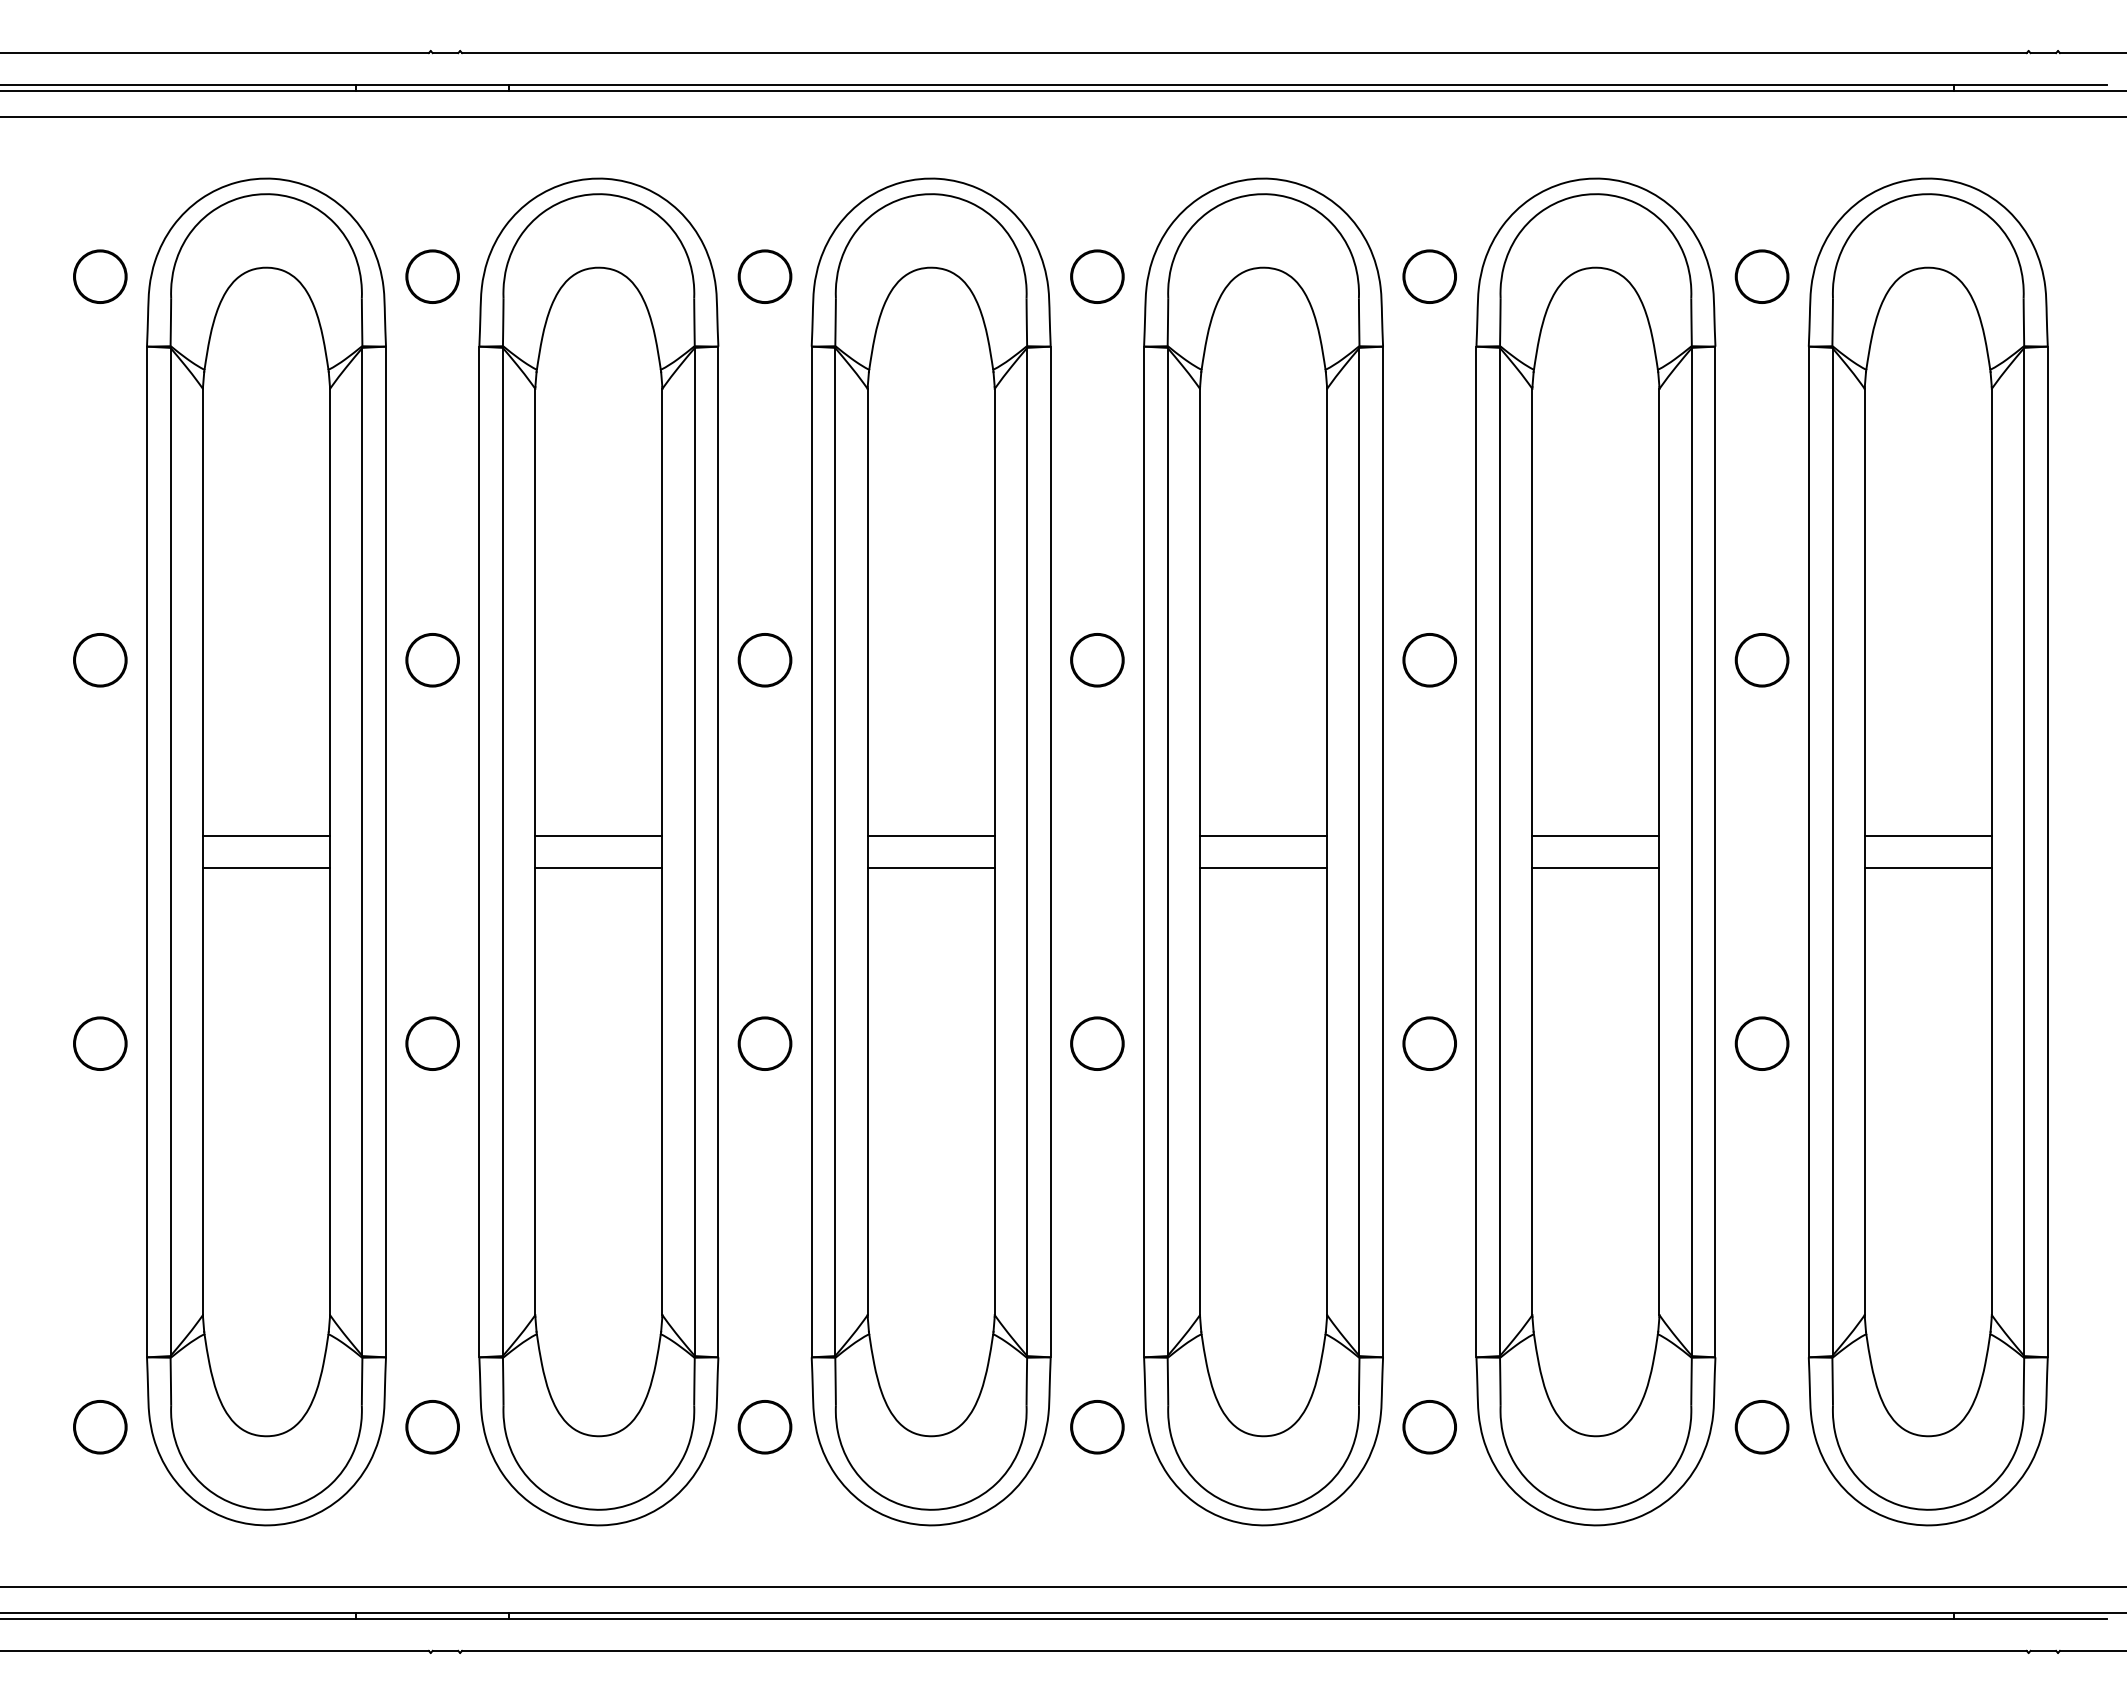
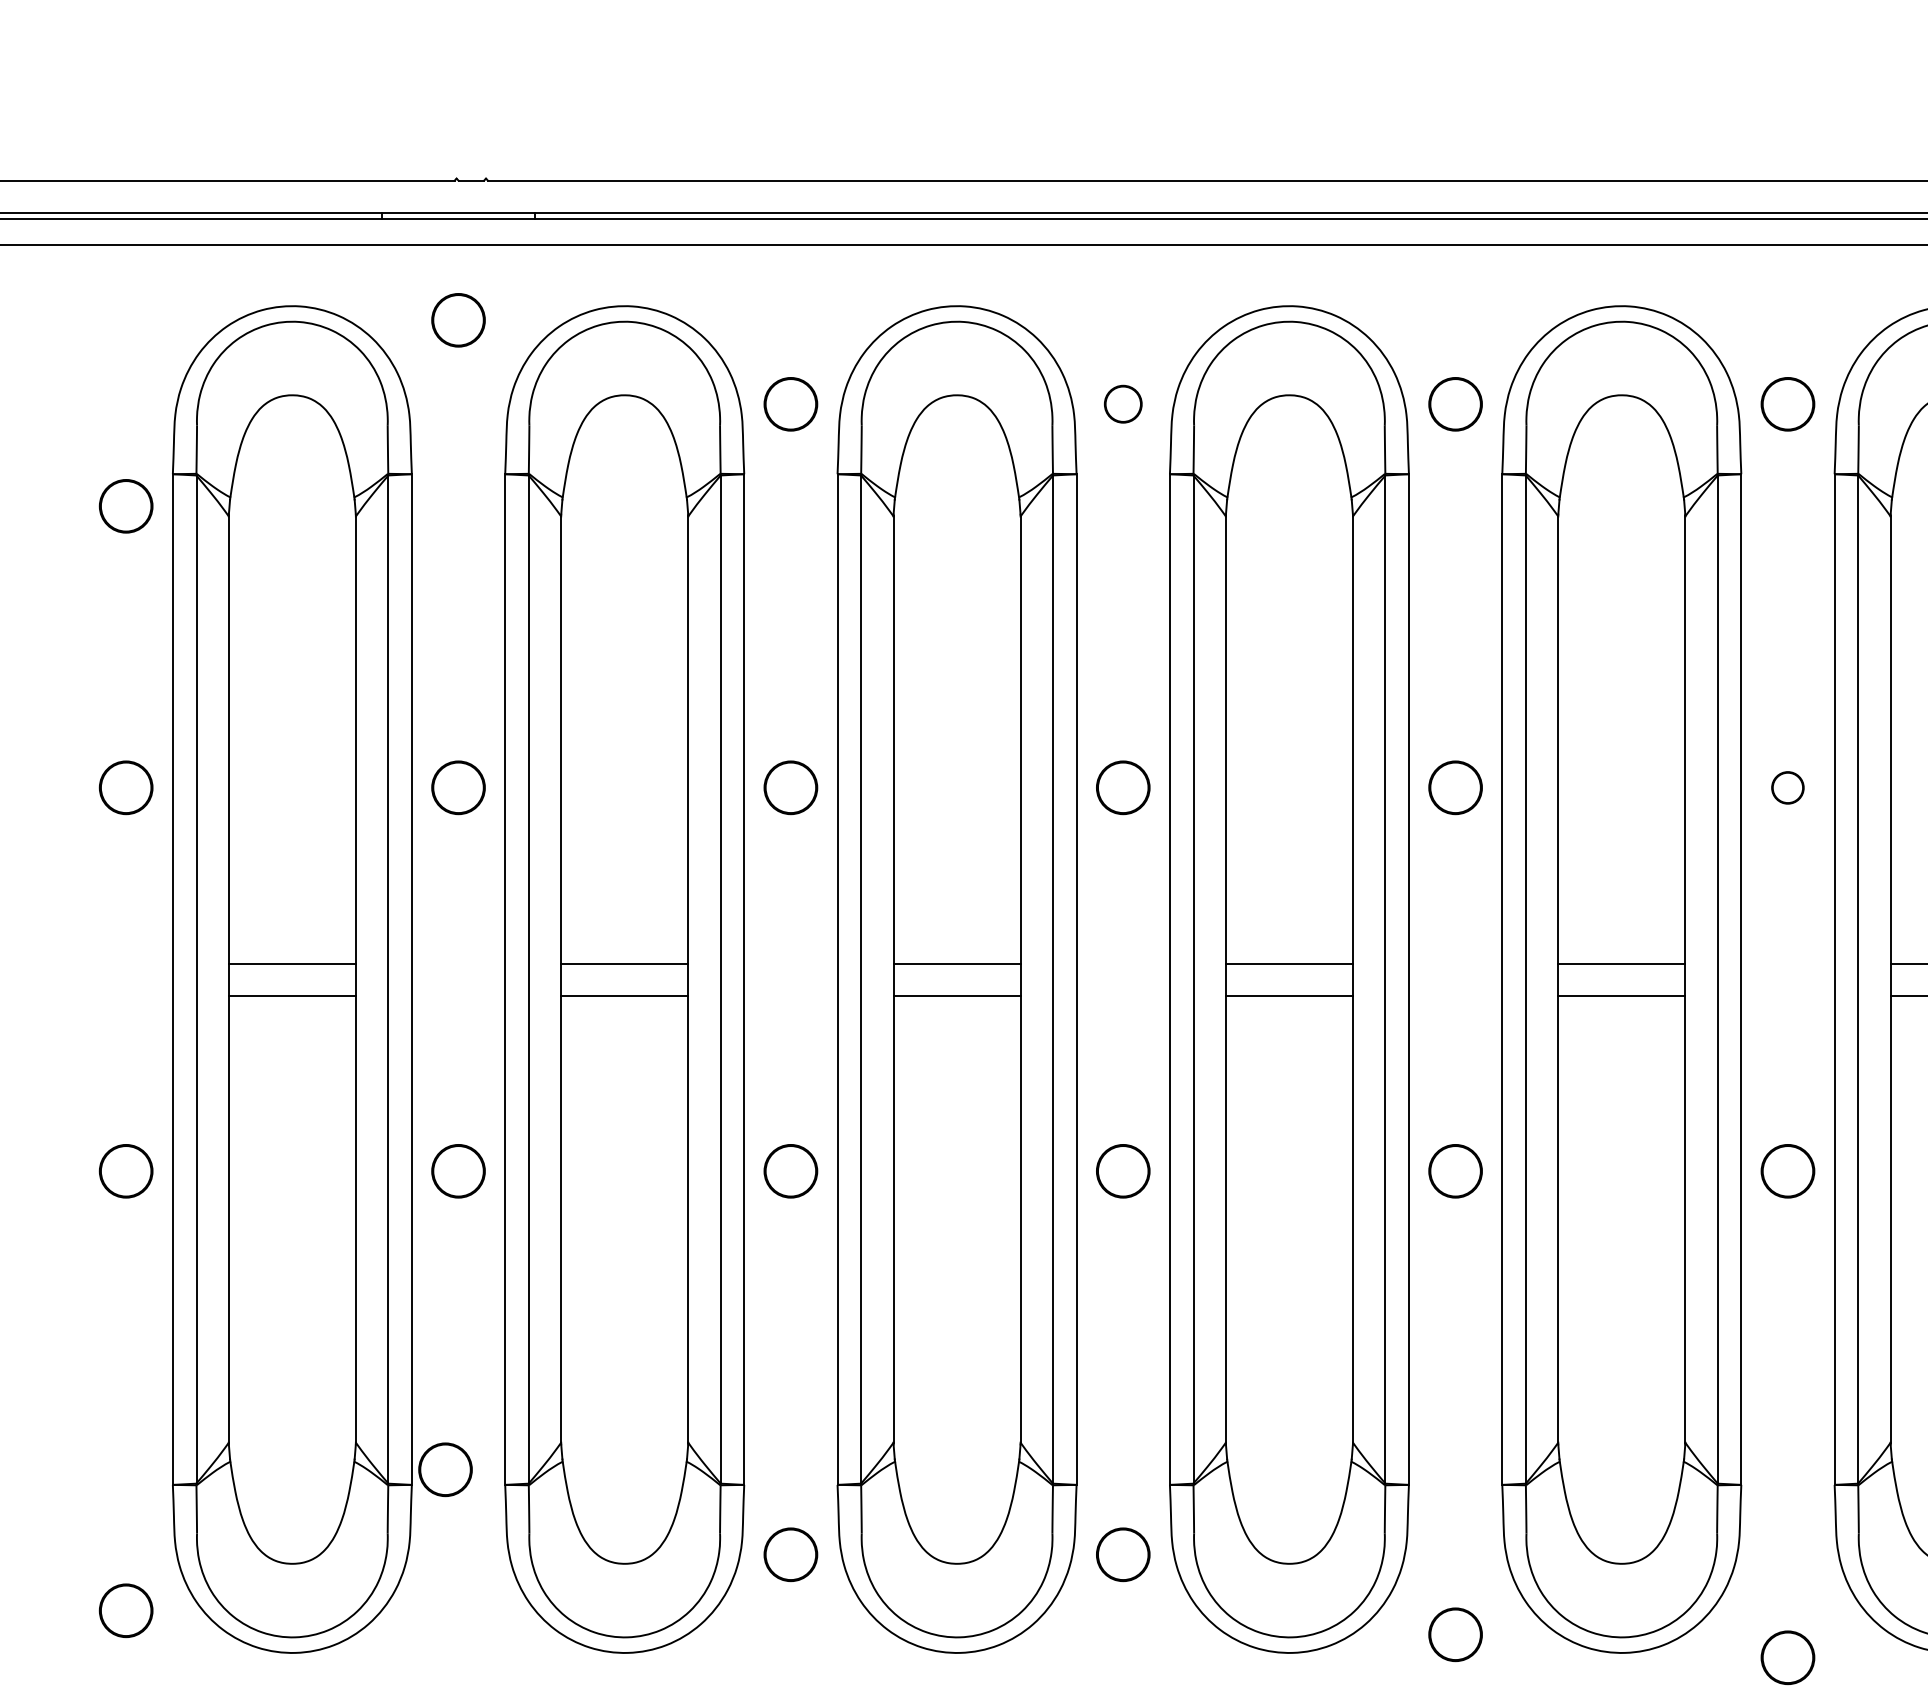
circle: (100, 276) -> (126, 506), moved
circle: (432, 276) -> (458, 320), moved
circle: (1097, 276) -> (1123, 404), size x0.7
part: (1761, 660) -> (1787, 788), size x0.6
circle: (100, 1427) -> (126, 1611), moved
circle: (432, 1427) -> (445, 1470), moved
circle: (1429, 1427) -> (1455, 1635), moved
part: (1761, 1427) -> (1787, 1658), moved

